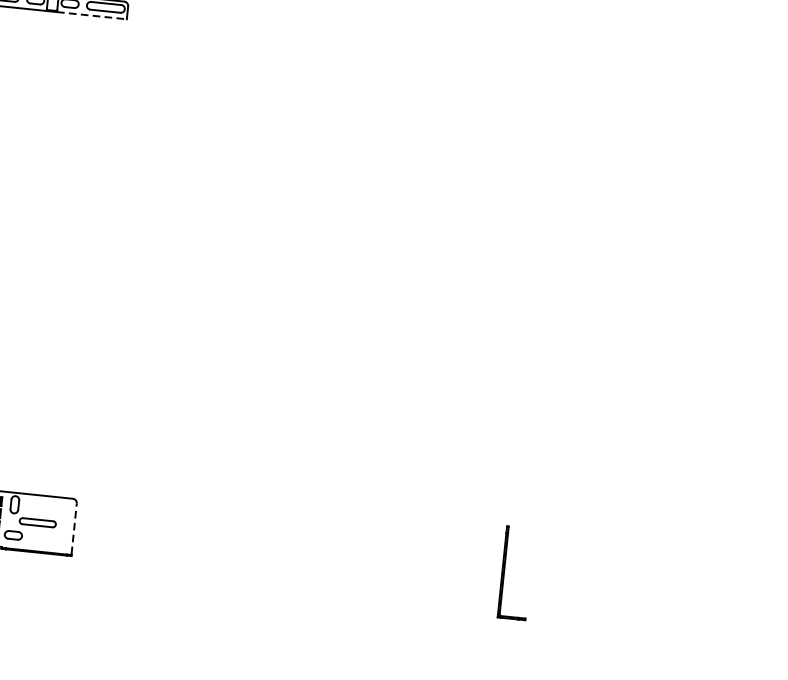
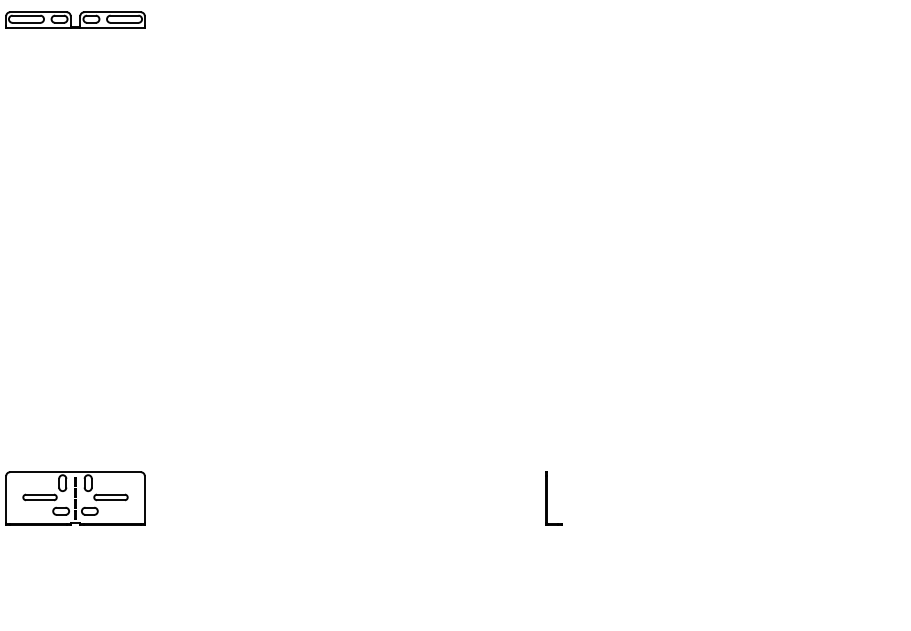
line: (92, 16) -> (113, 28), dashed -> solid
line: (73, 528) -> (144, 499), dashed -> solid
part: (516, 573) -> (553, 498), size x0.62

